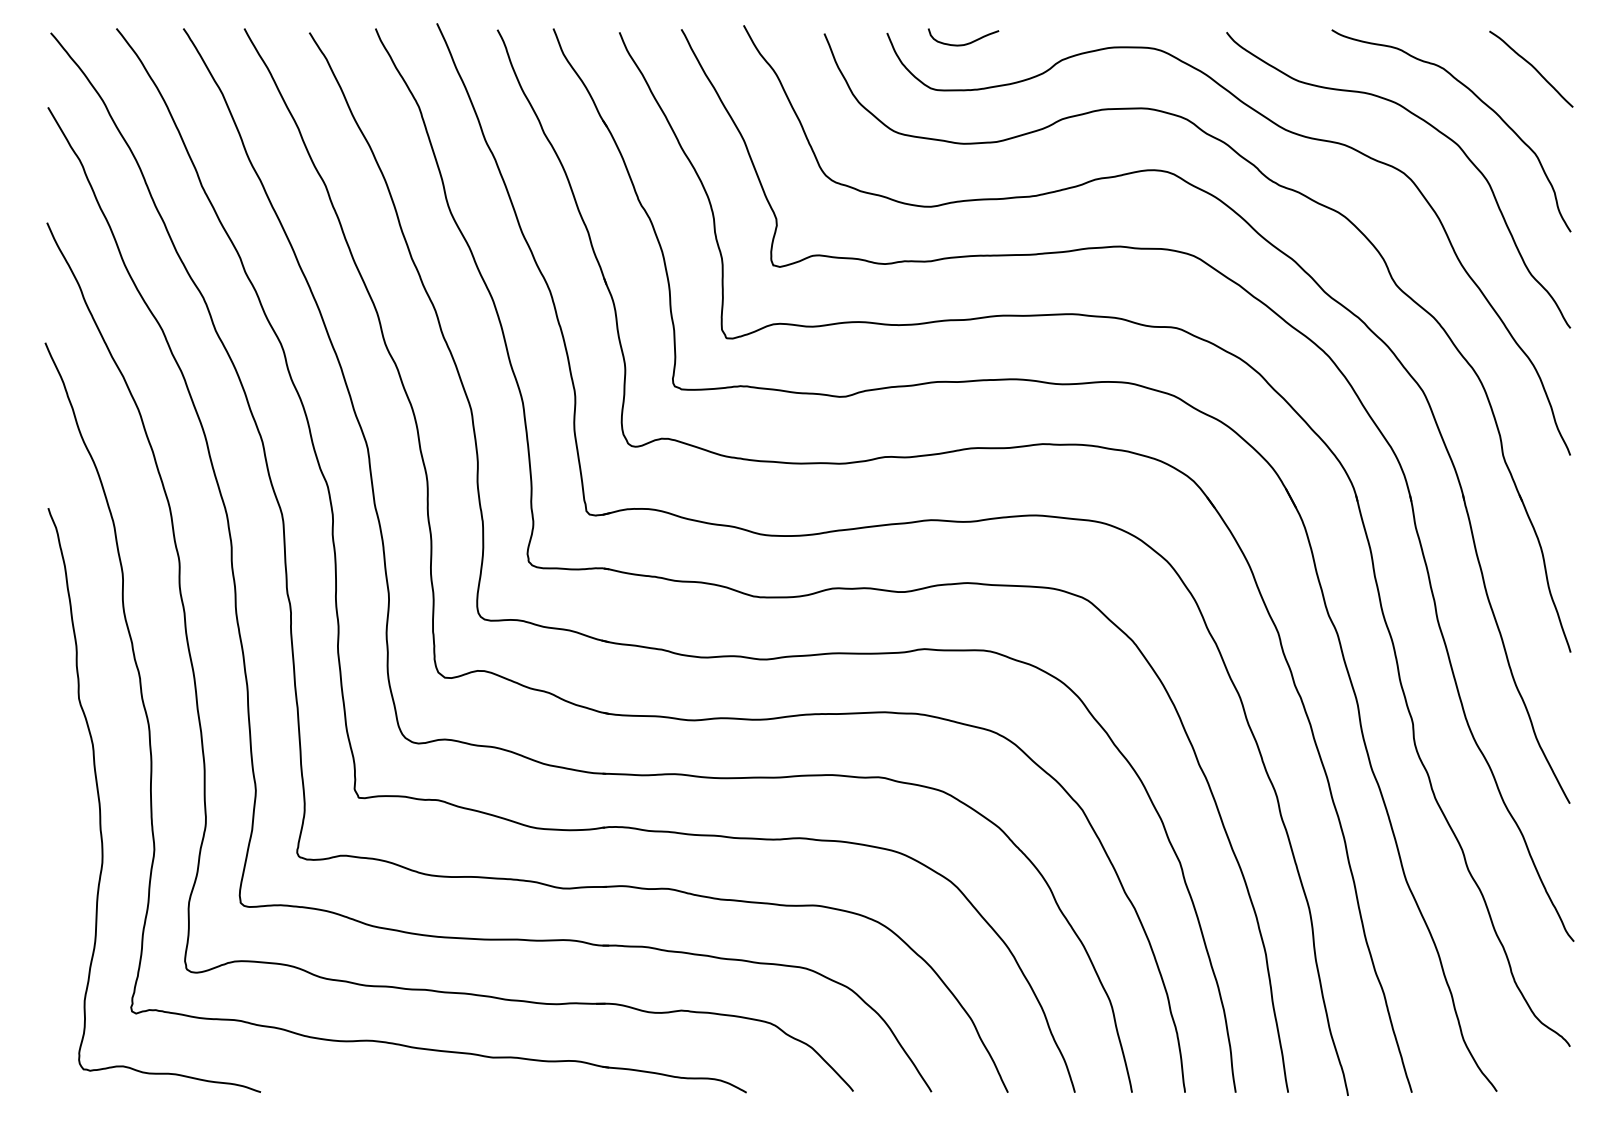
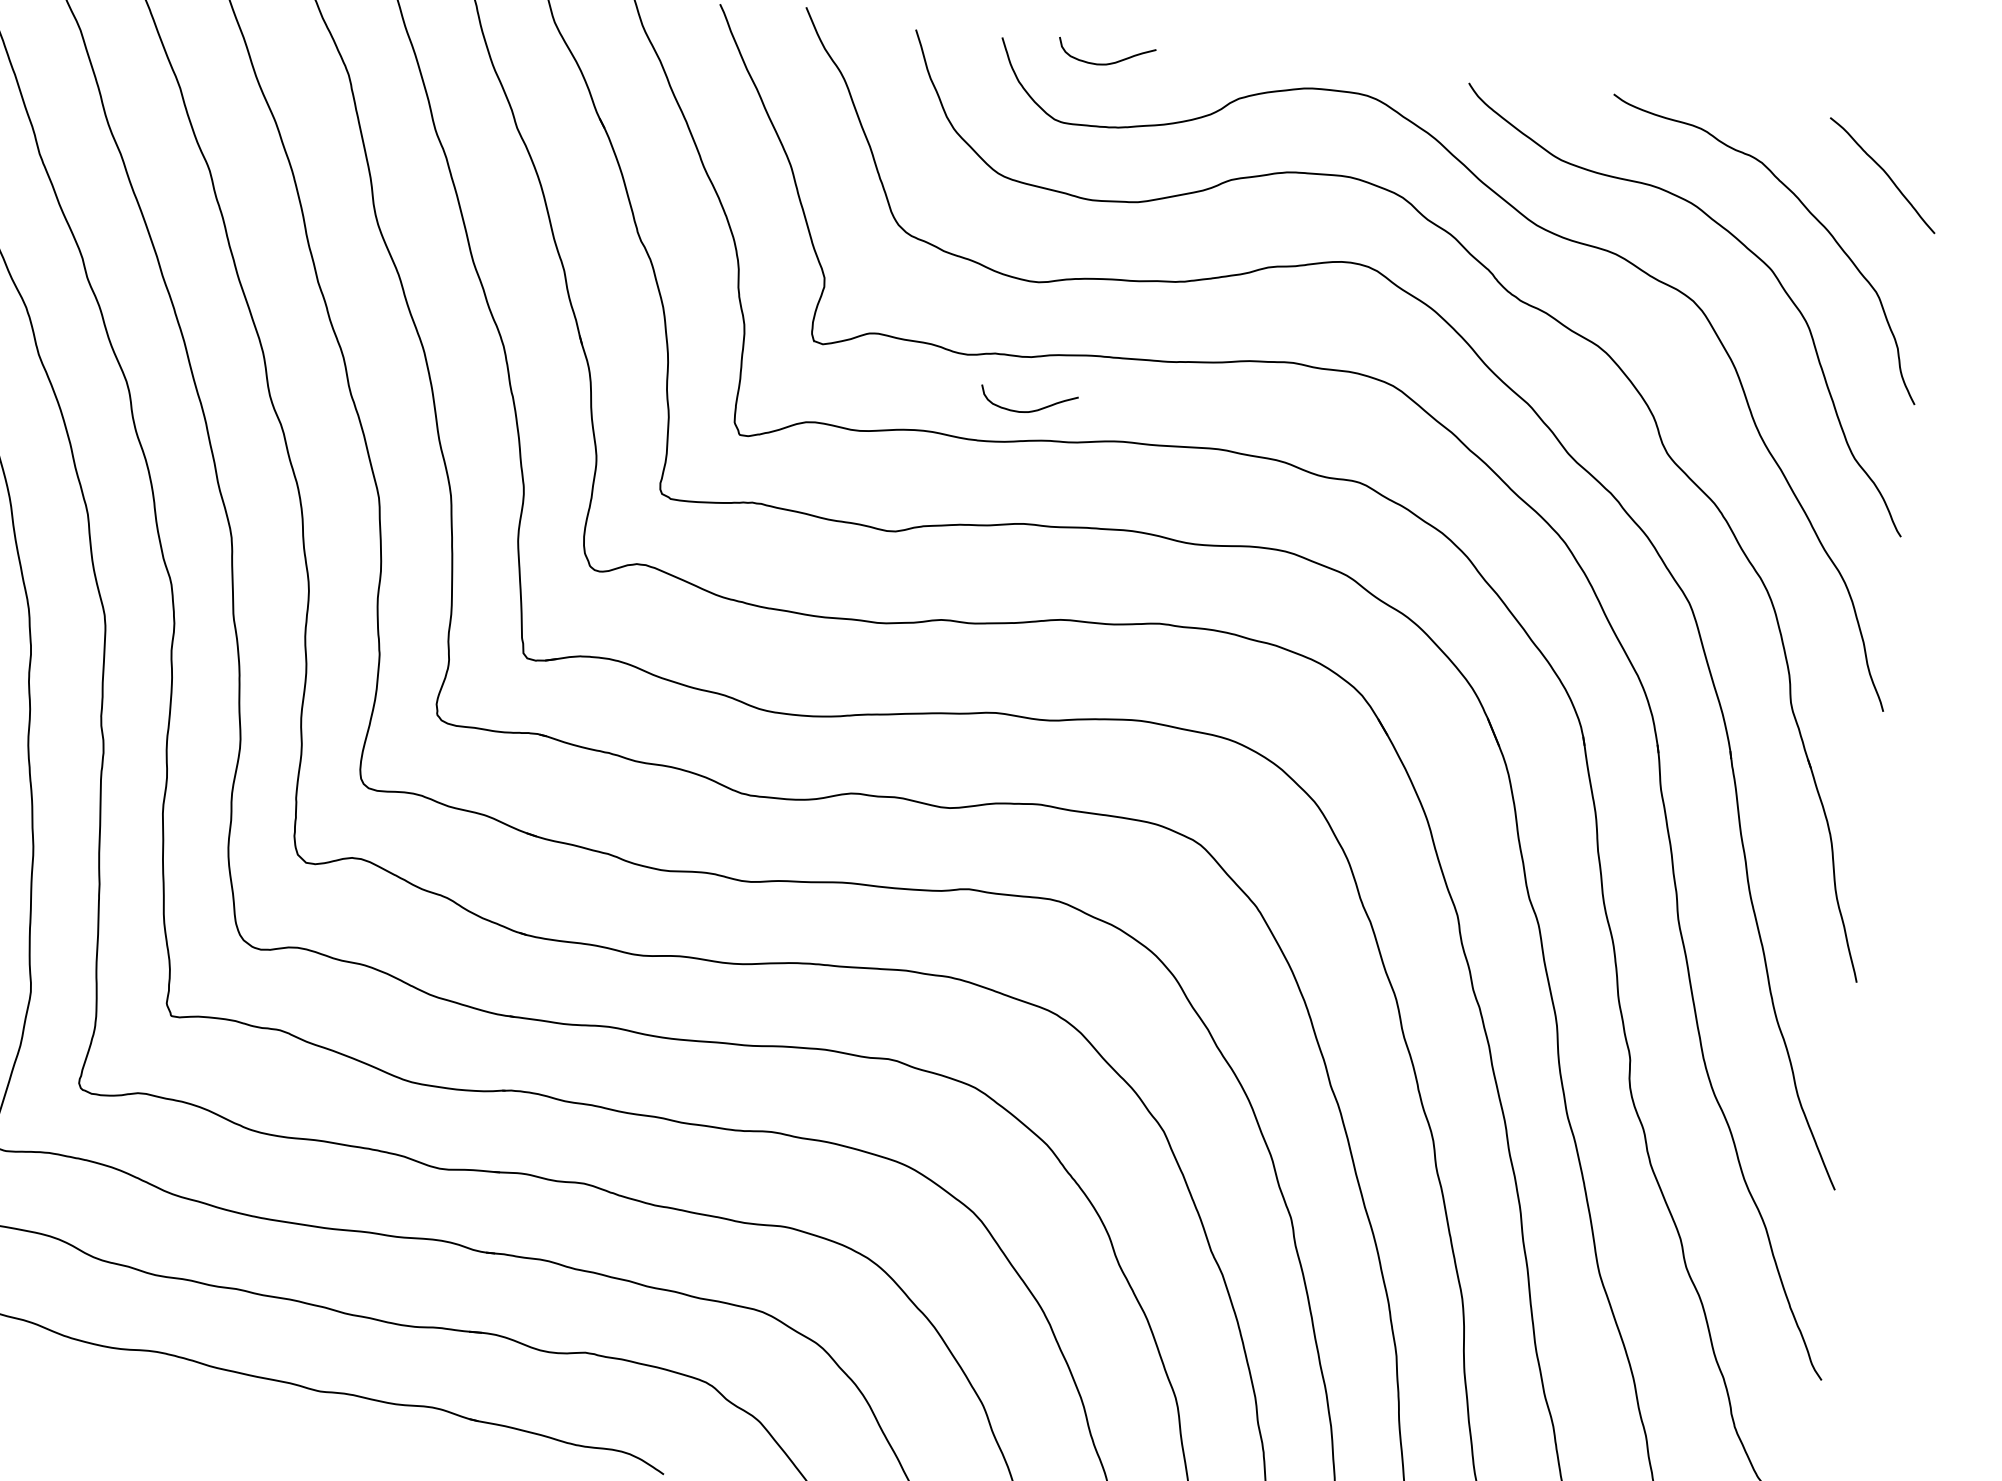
curve: (934, 299) -> (1030, 410), added

